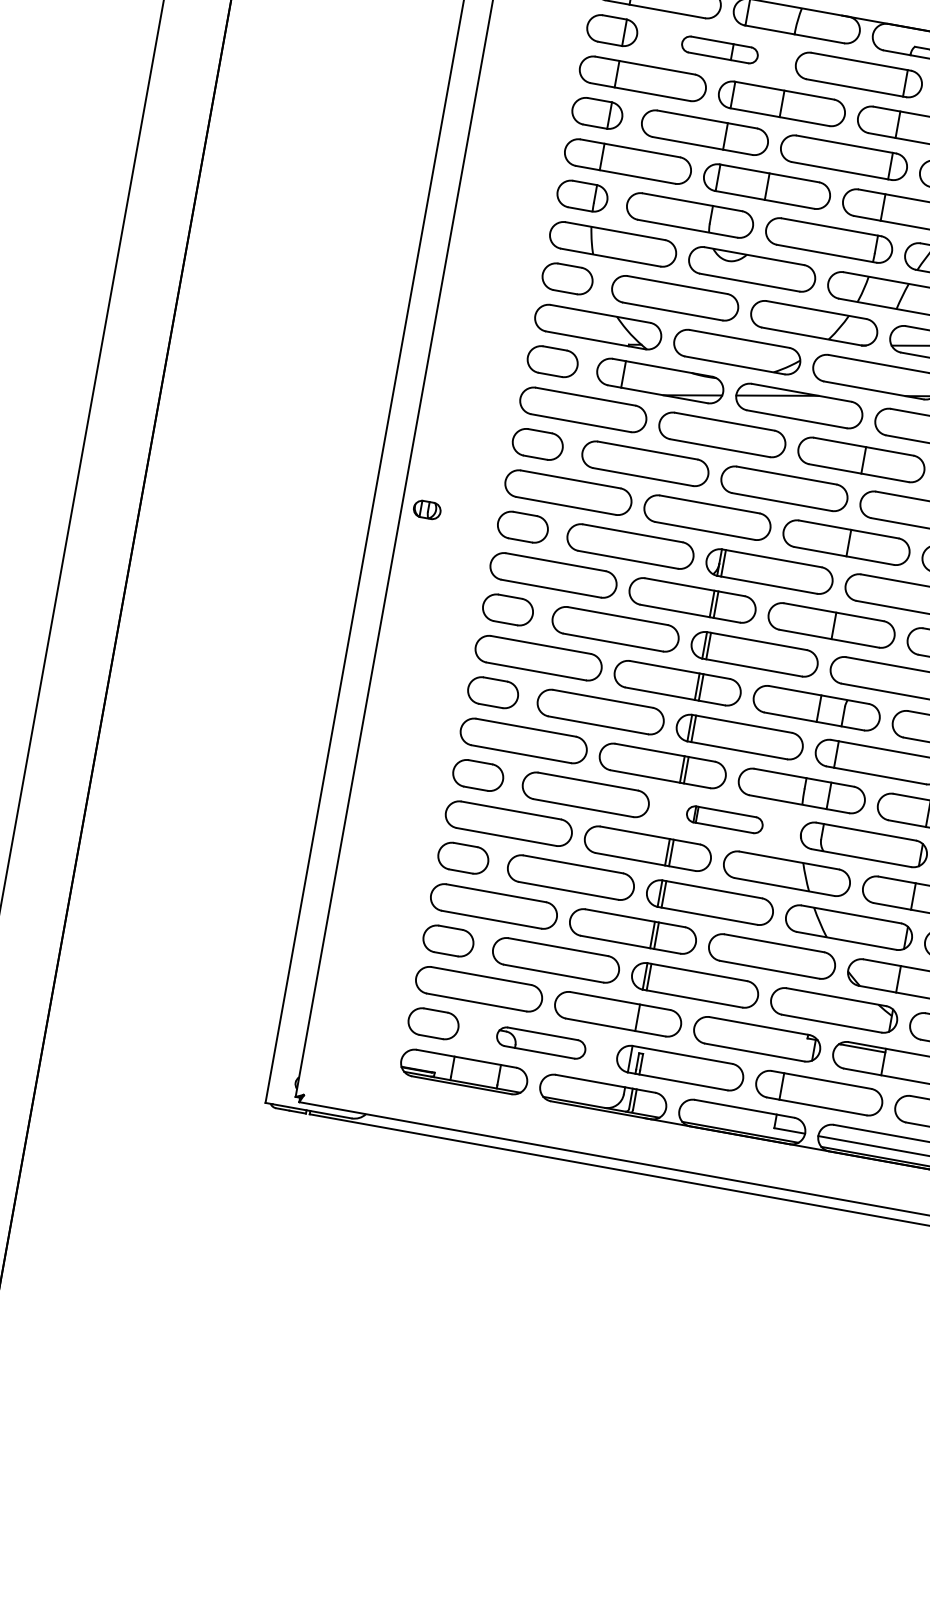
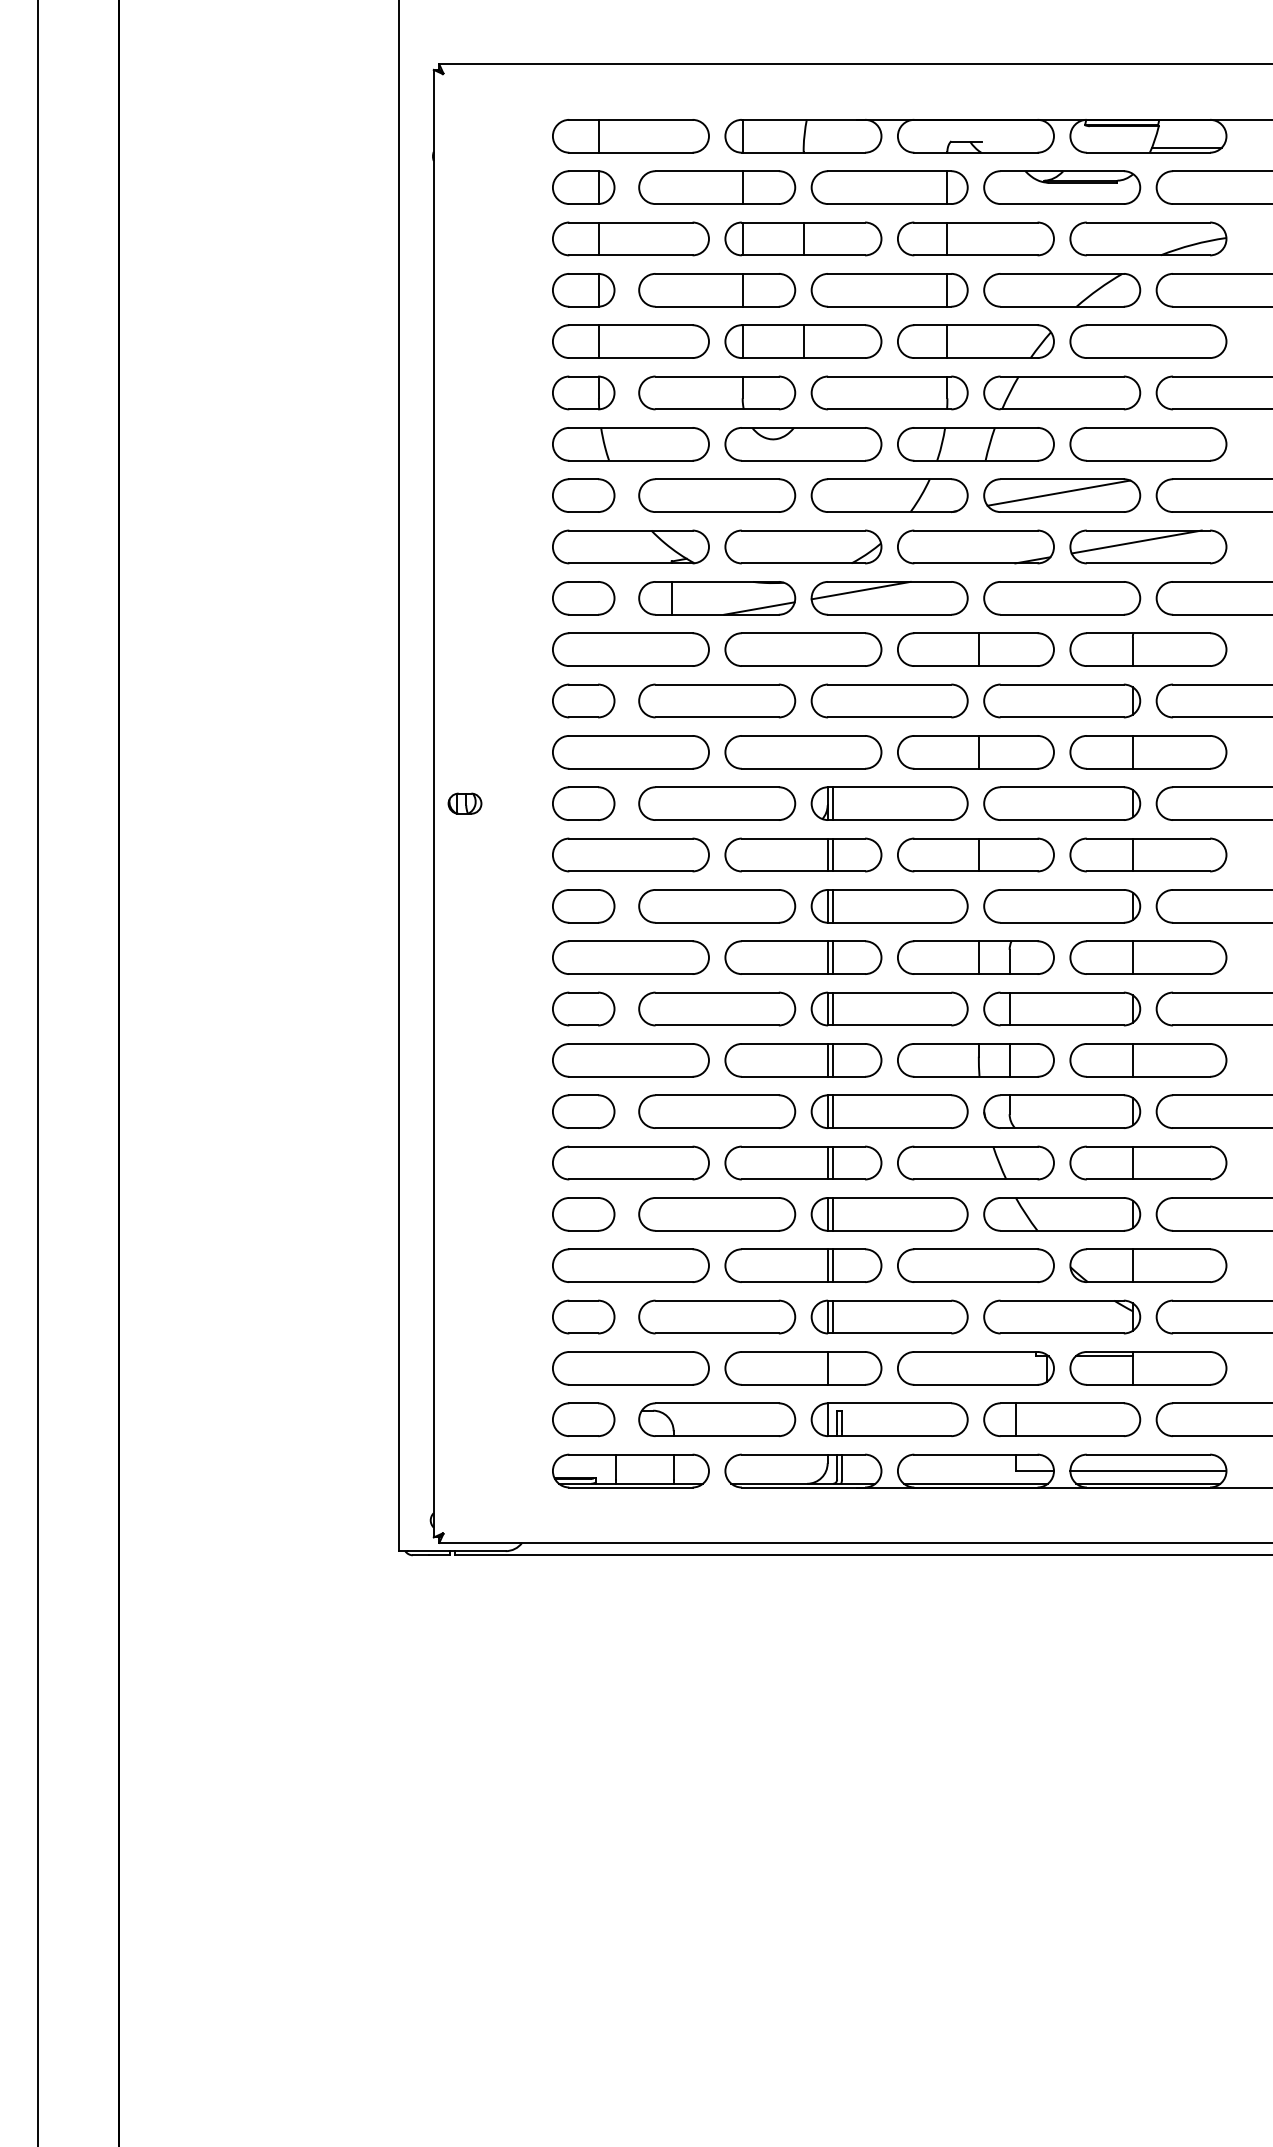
part: (720, 49) -> (717, 187), size x1.67
part: (724, 819) -> (889, 1111), size x1.67
part: (541, 1042) -> (717, 1419), size x1.43

